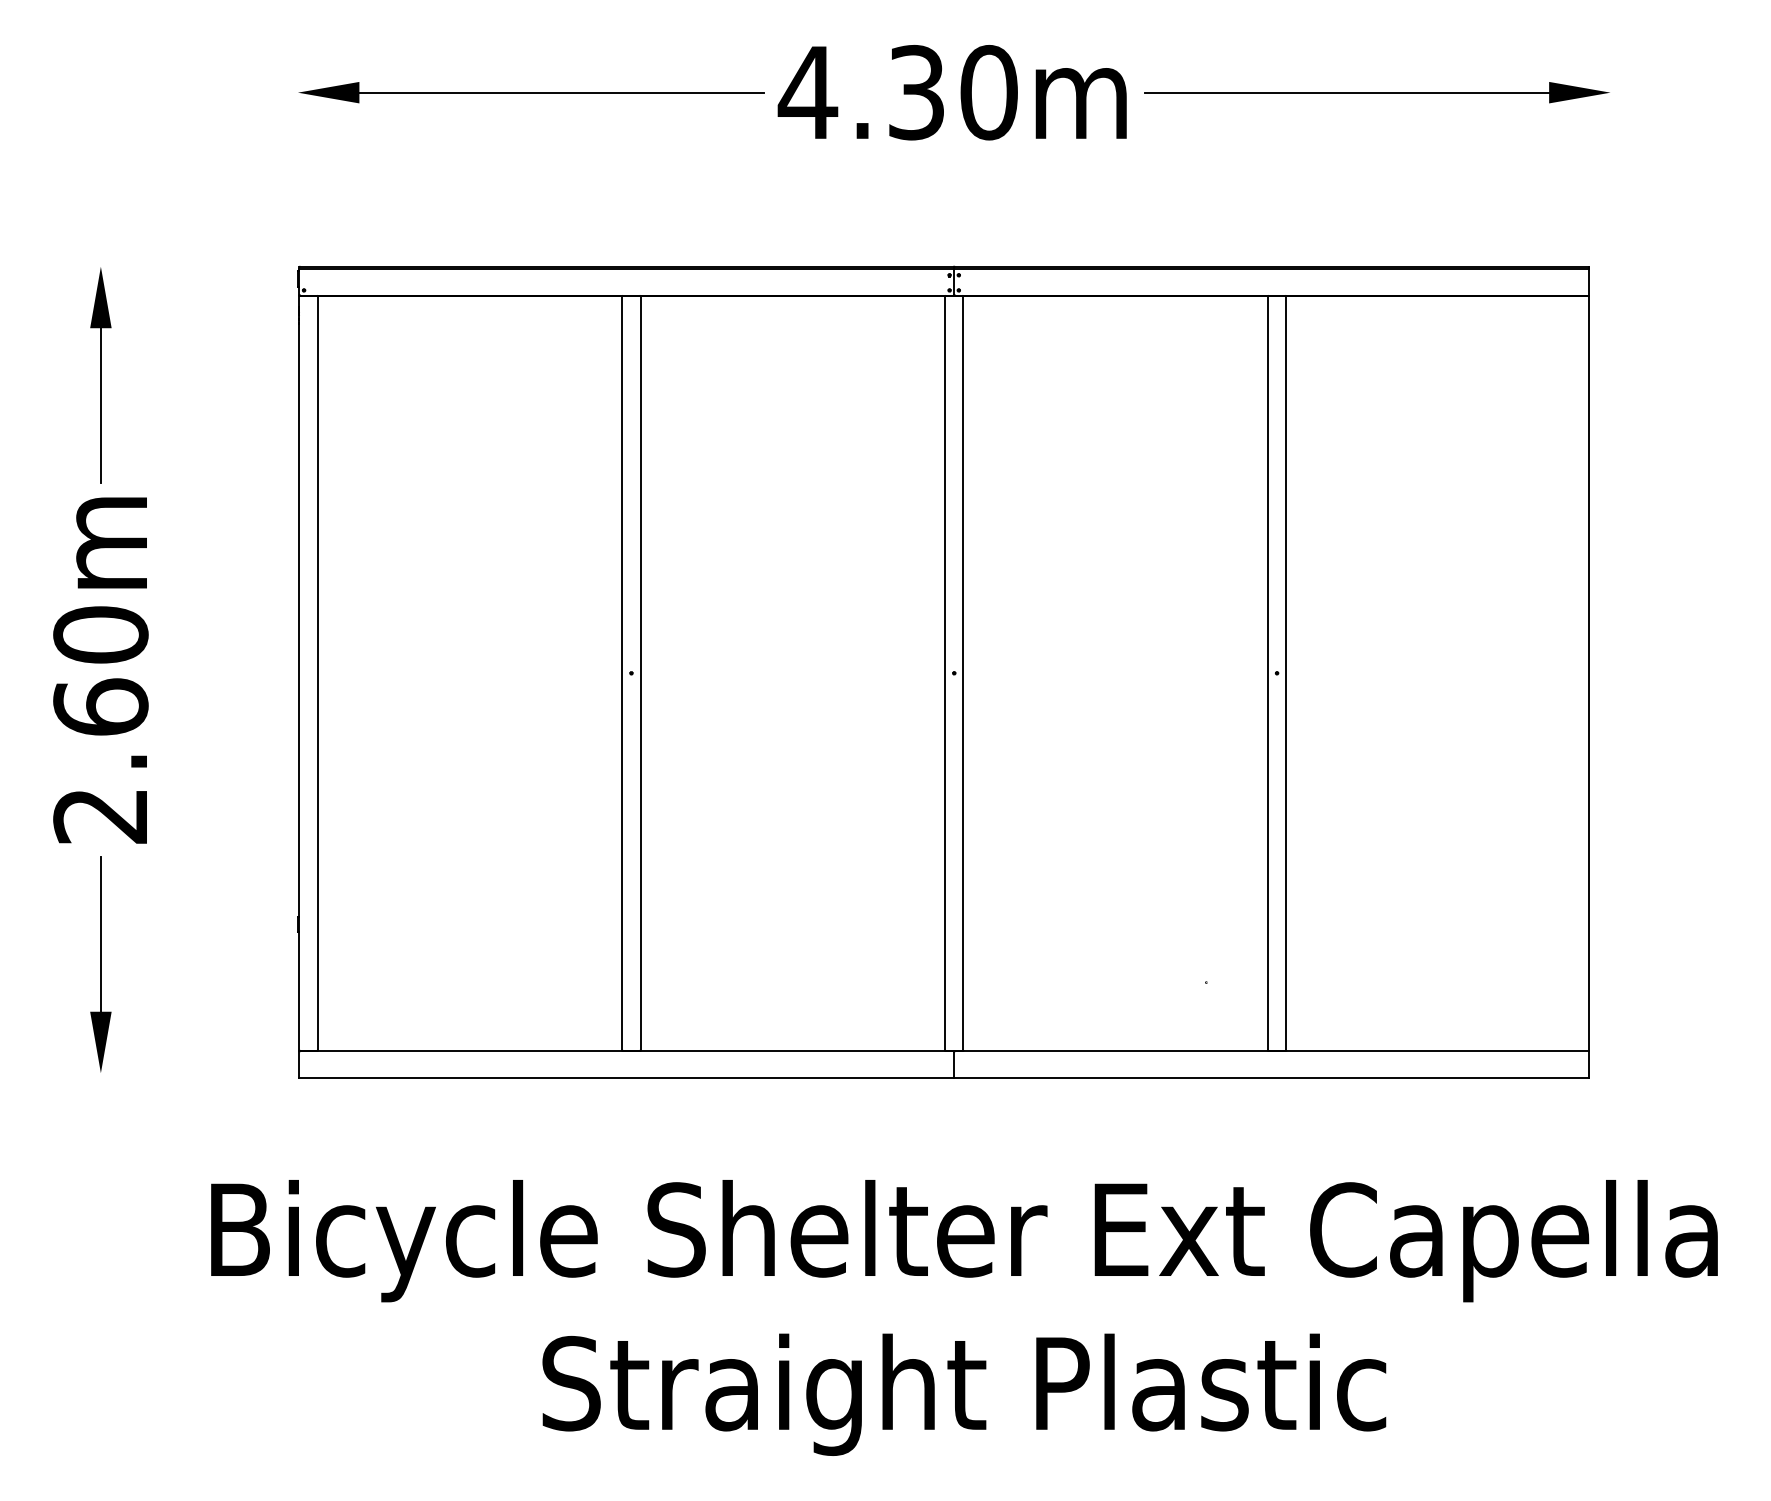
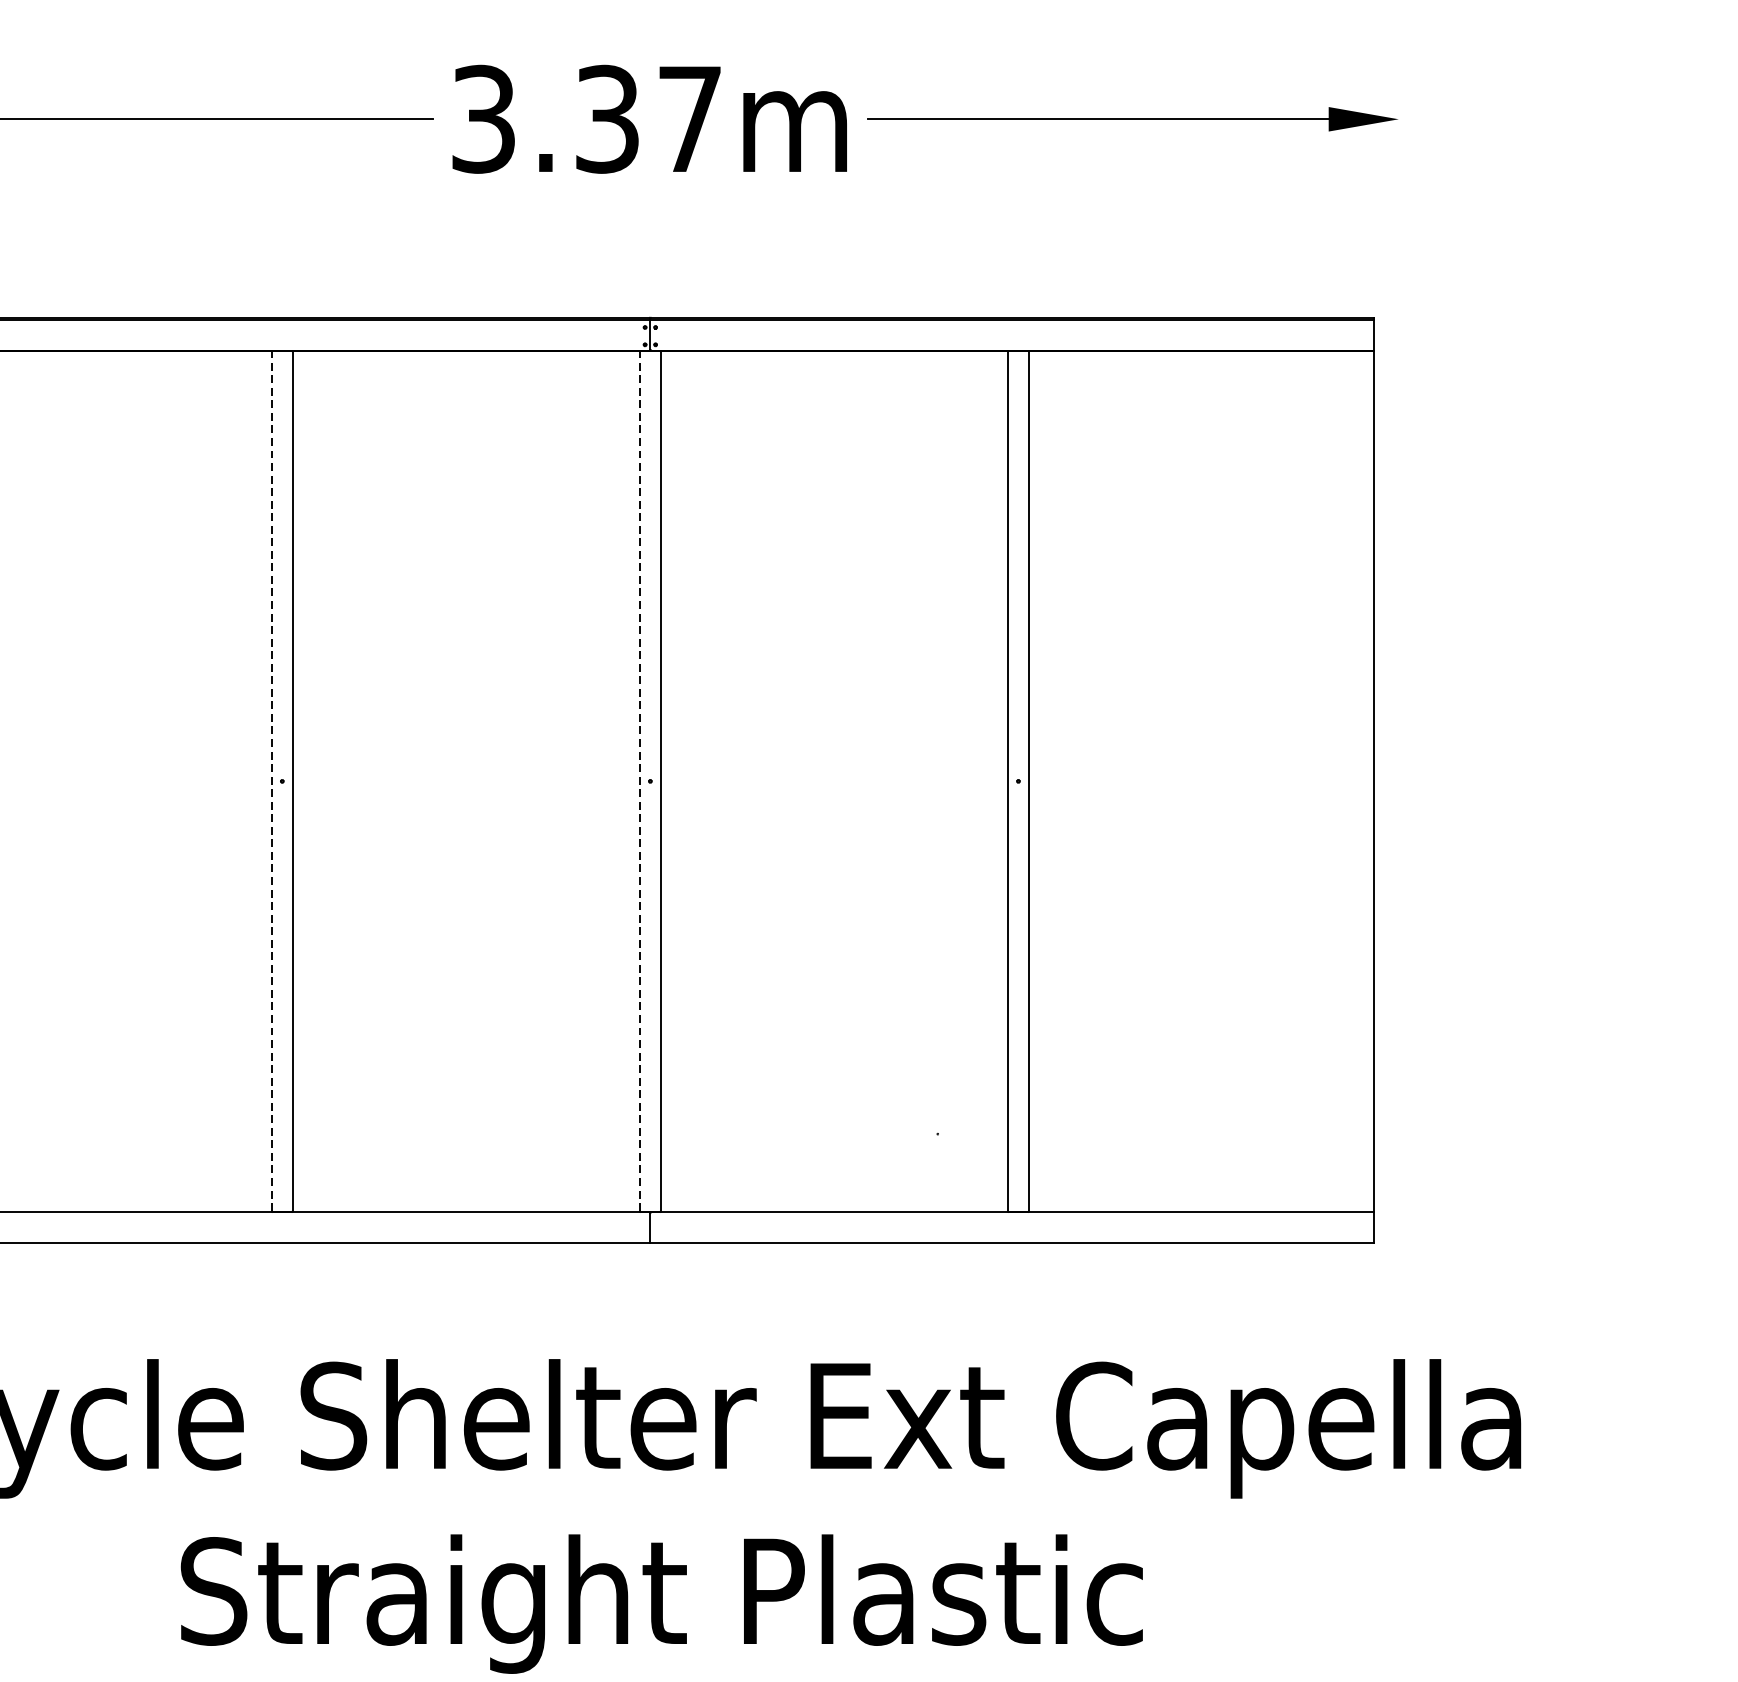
text: (897, 92) -> (585, 119), 4.30m -> 3.37m
line: (622, 673) -> (272, 781), solid -> dashed
line: (945, 673) -> (640, 781), solid -> dashed

